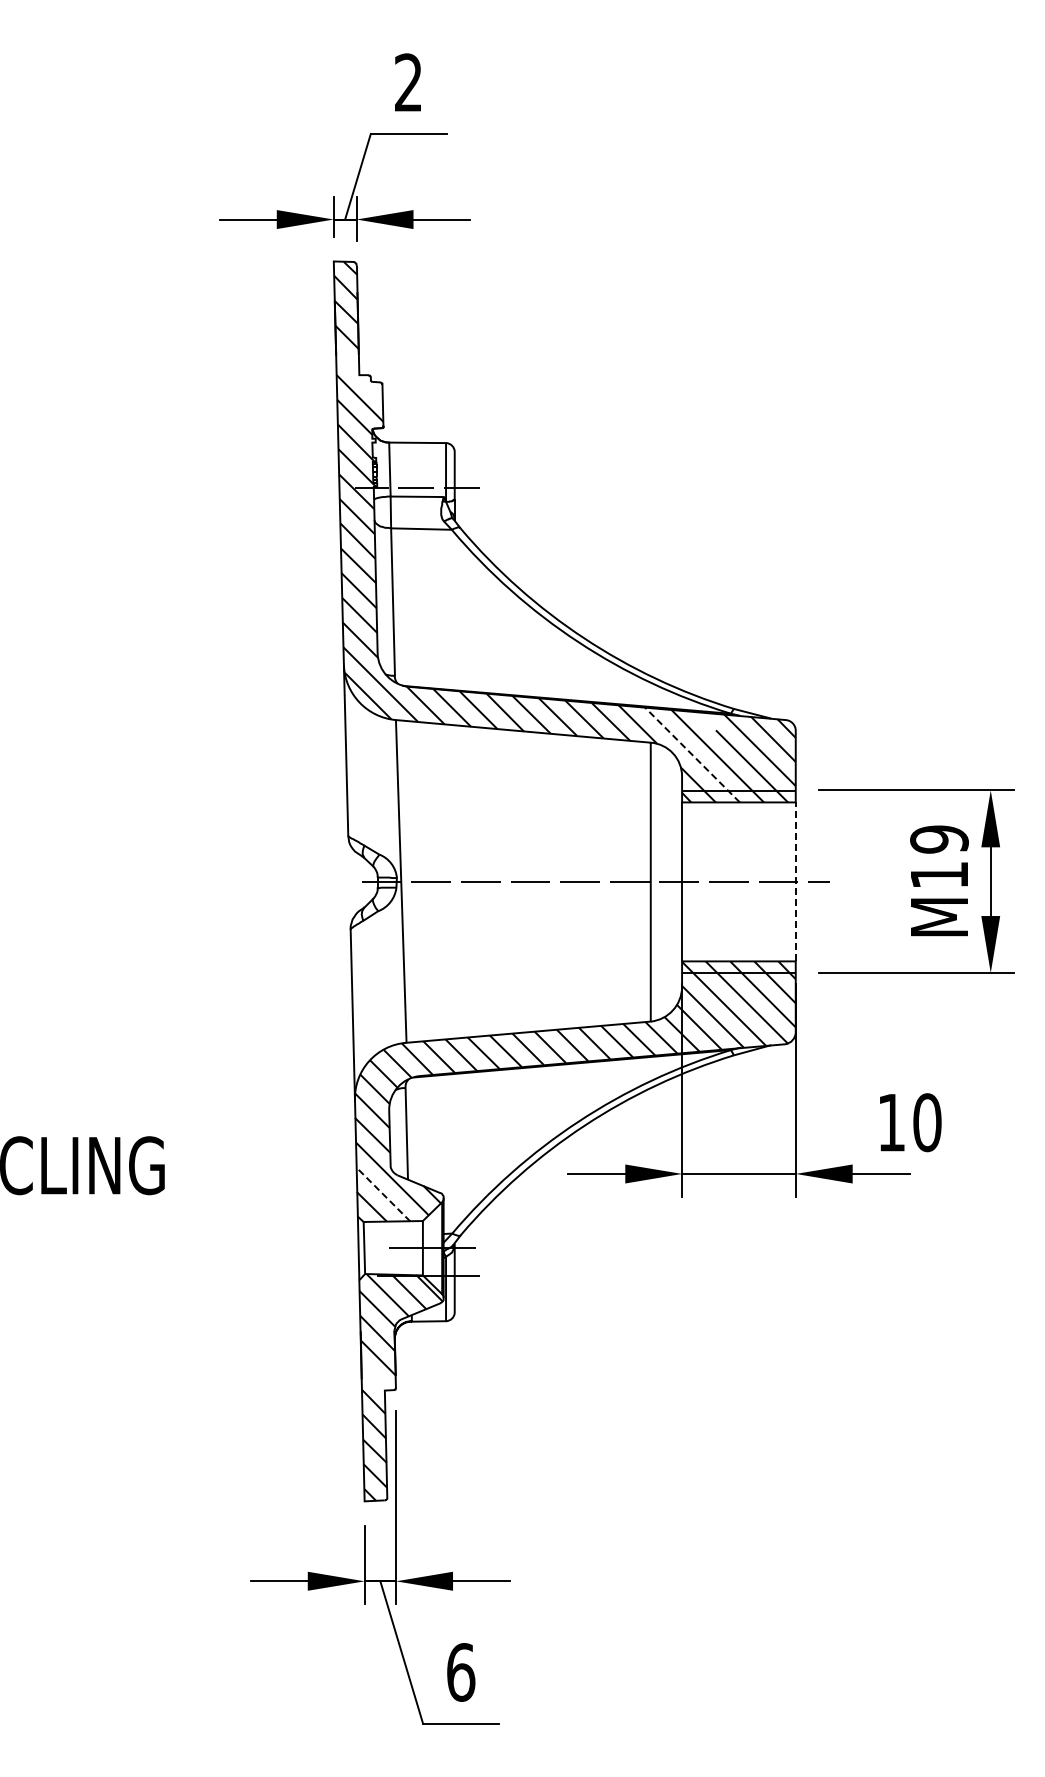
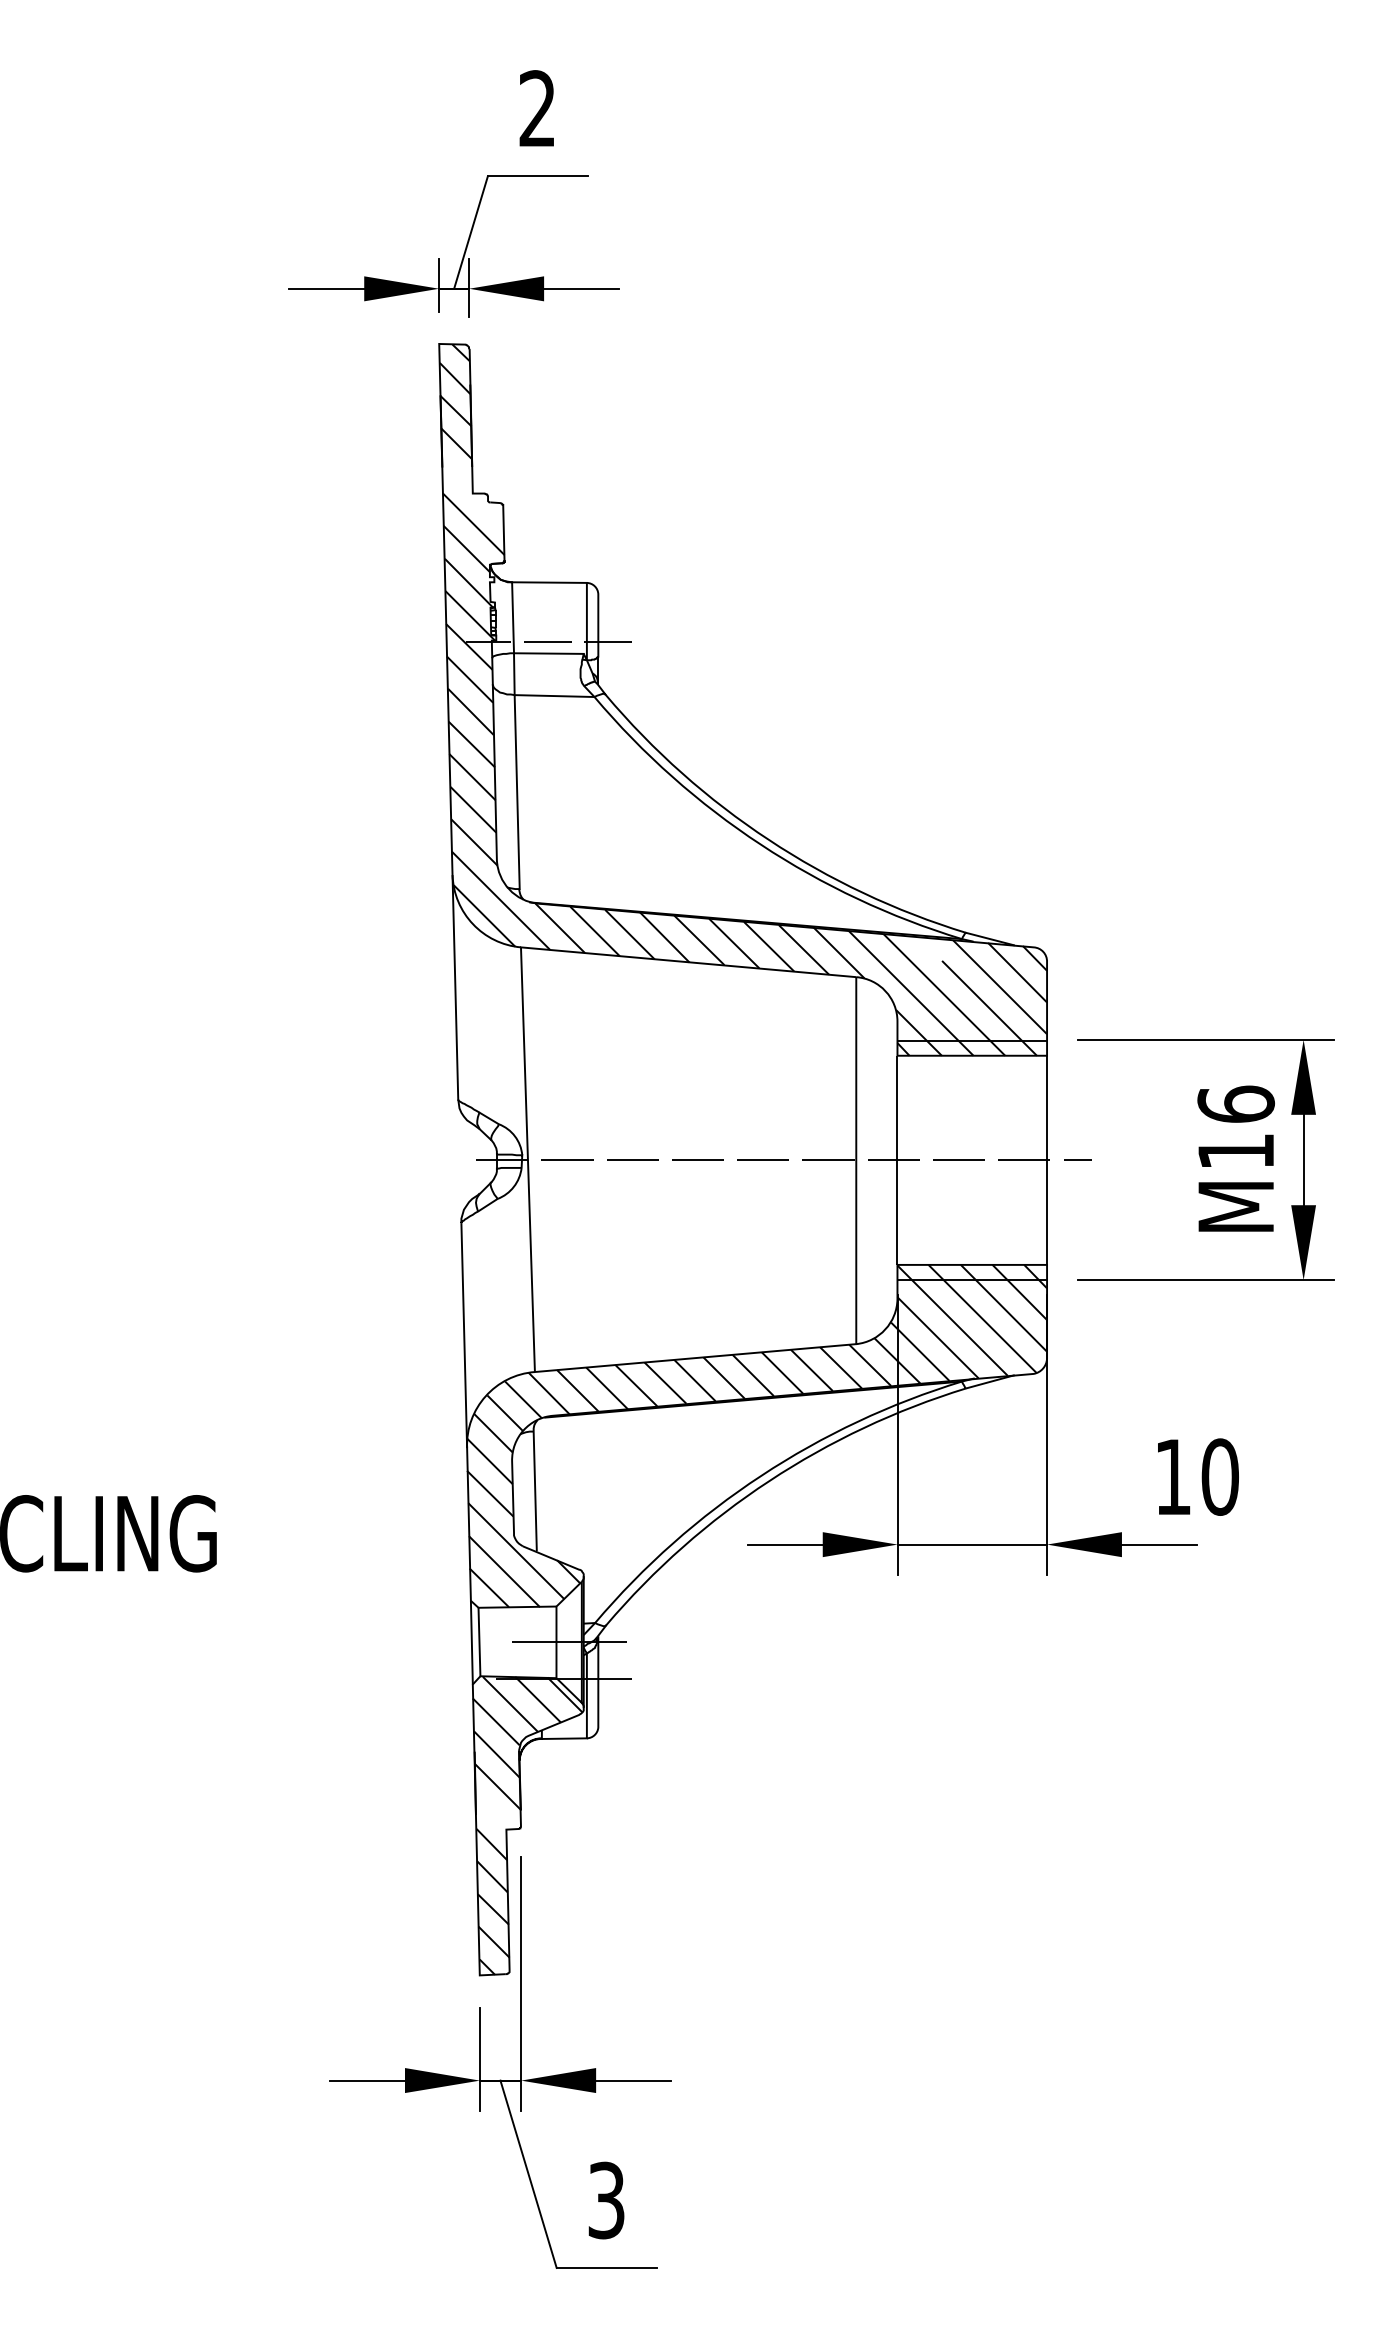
line: (692, 754) -> (911, 992), dashed -> solid
text: (939, 839) -> (1236, 1104), M19 -> M16
line: (795, 881) -> (1046, 1159), dashed -> solid
line: (383, 1194) -> (504, 1571), dashed -> solid
text: (461, 1672) -> (607, 2200), 6 -> 3

